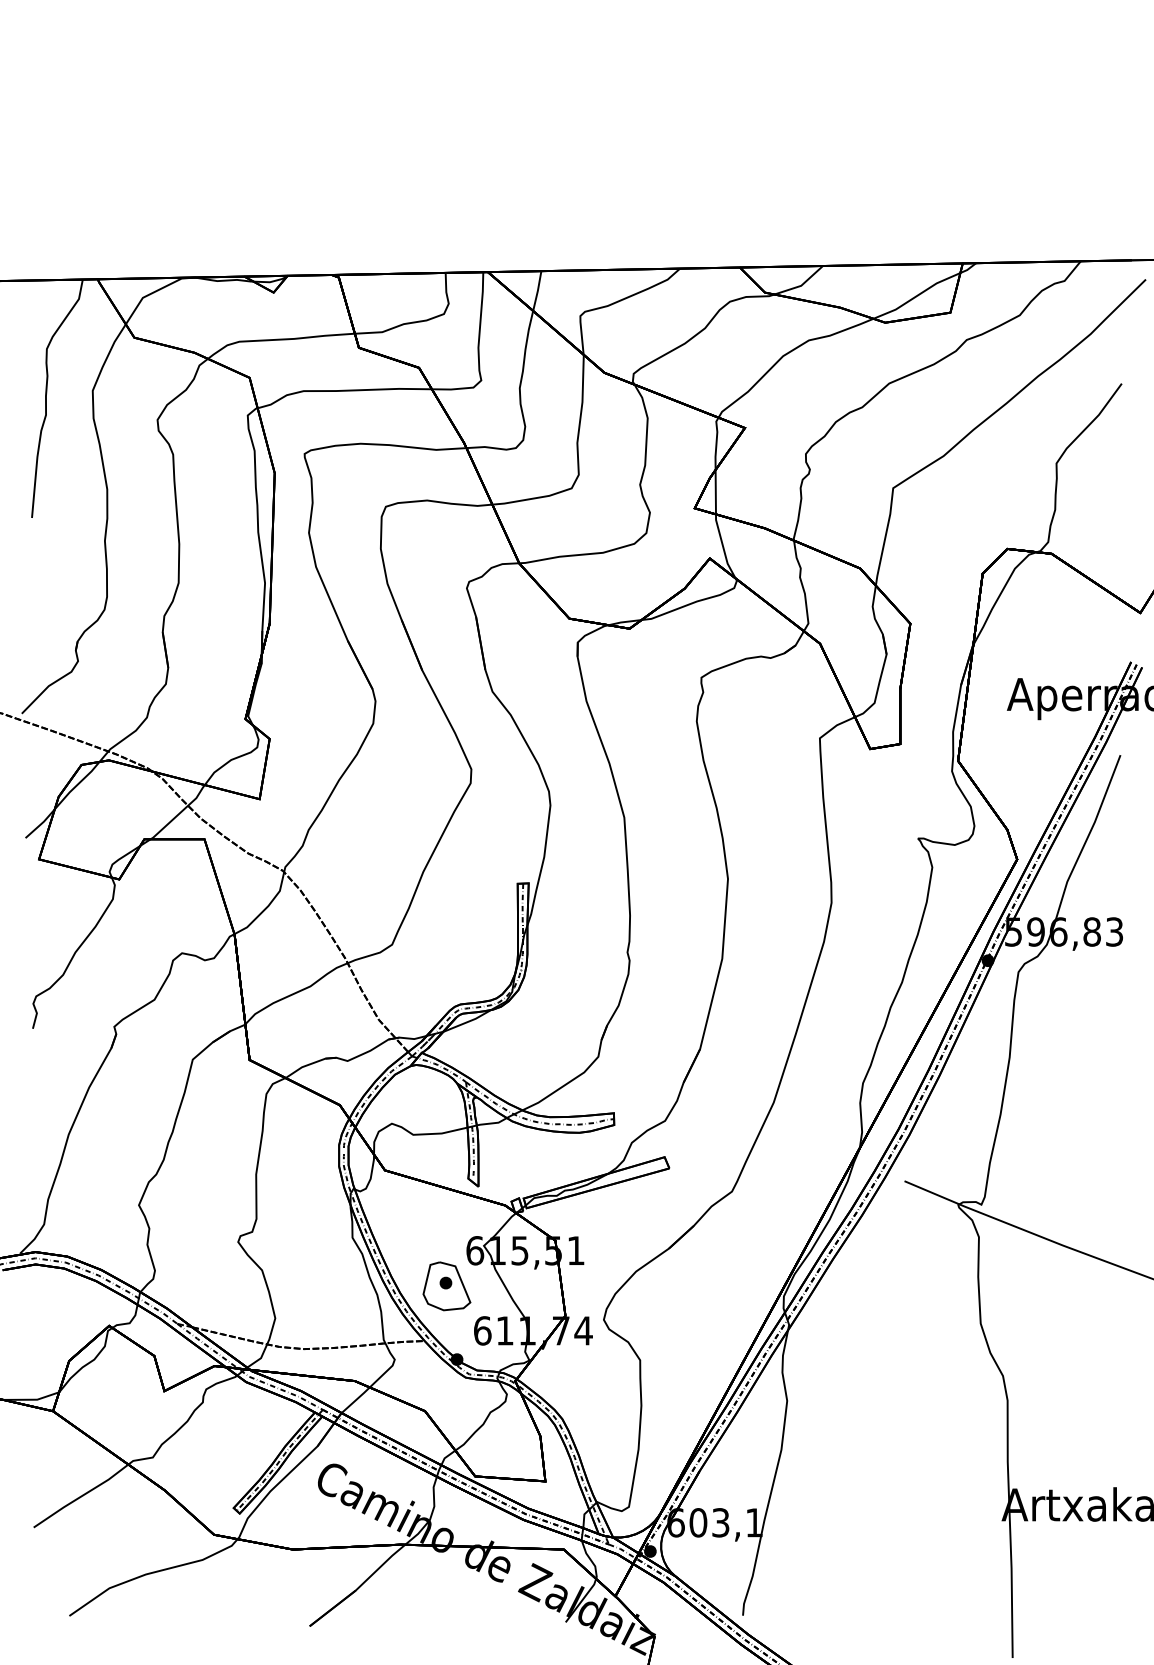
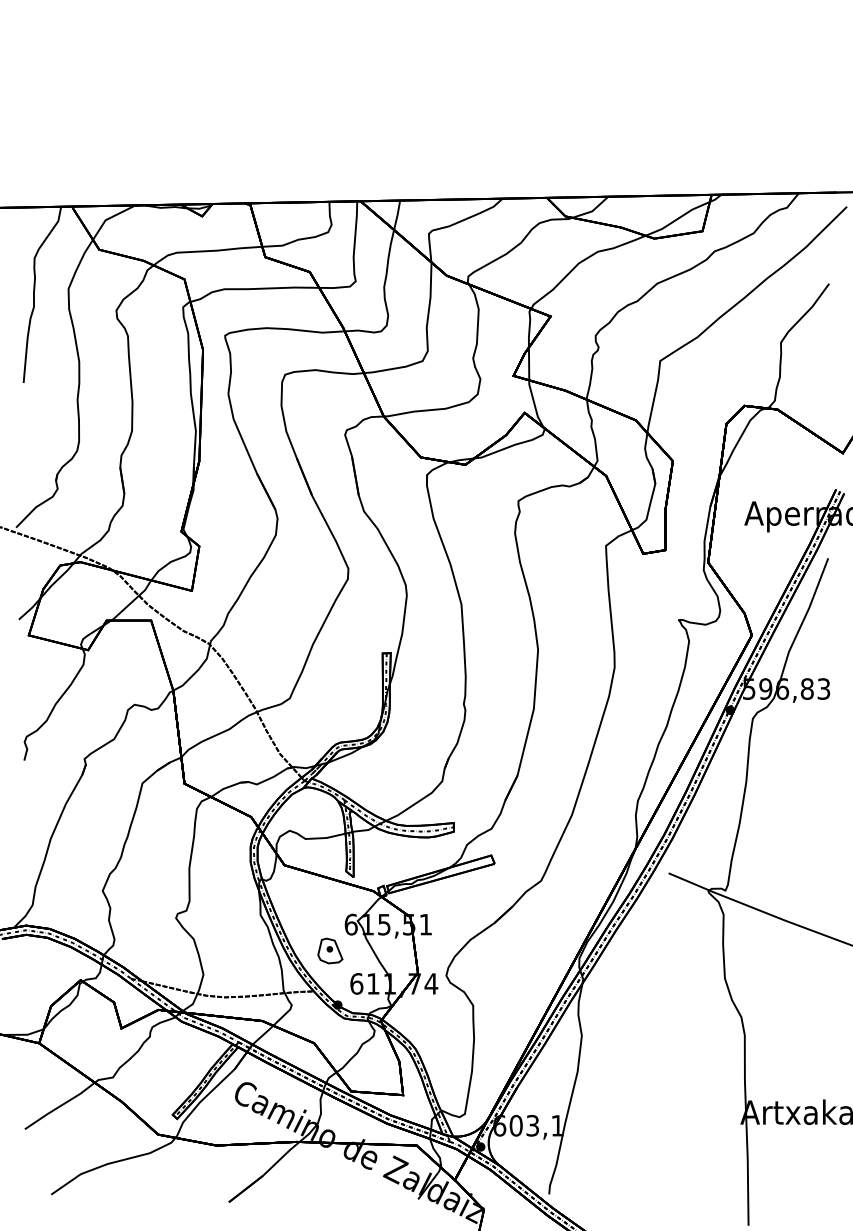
part: (446, 1286) -> (330, 951), size x0.7

